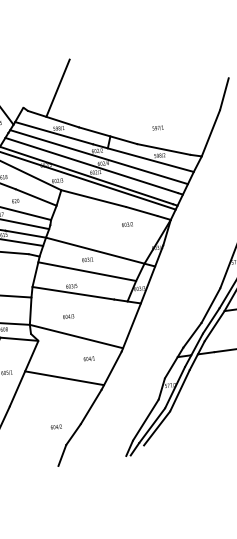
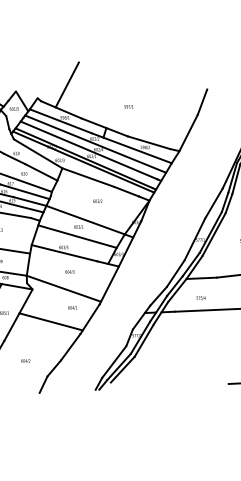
text: (157, 127) -> (128, 106), moved
text: (127, 224) -> (97, 201), moved
text: (67, 316) -> (69, 271), moved
text: (55, 426) -> (25, 360), moved

